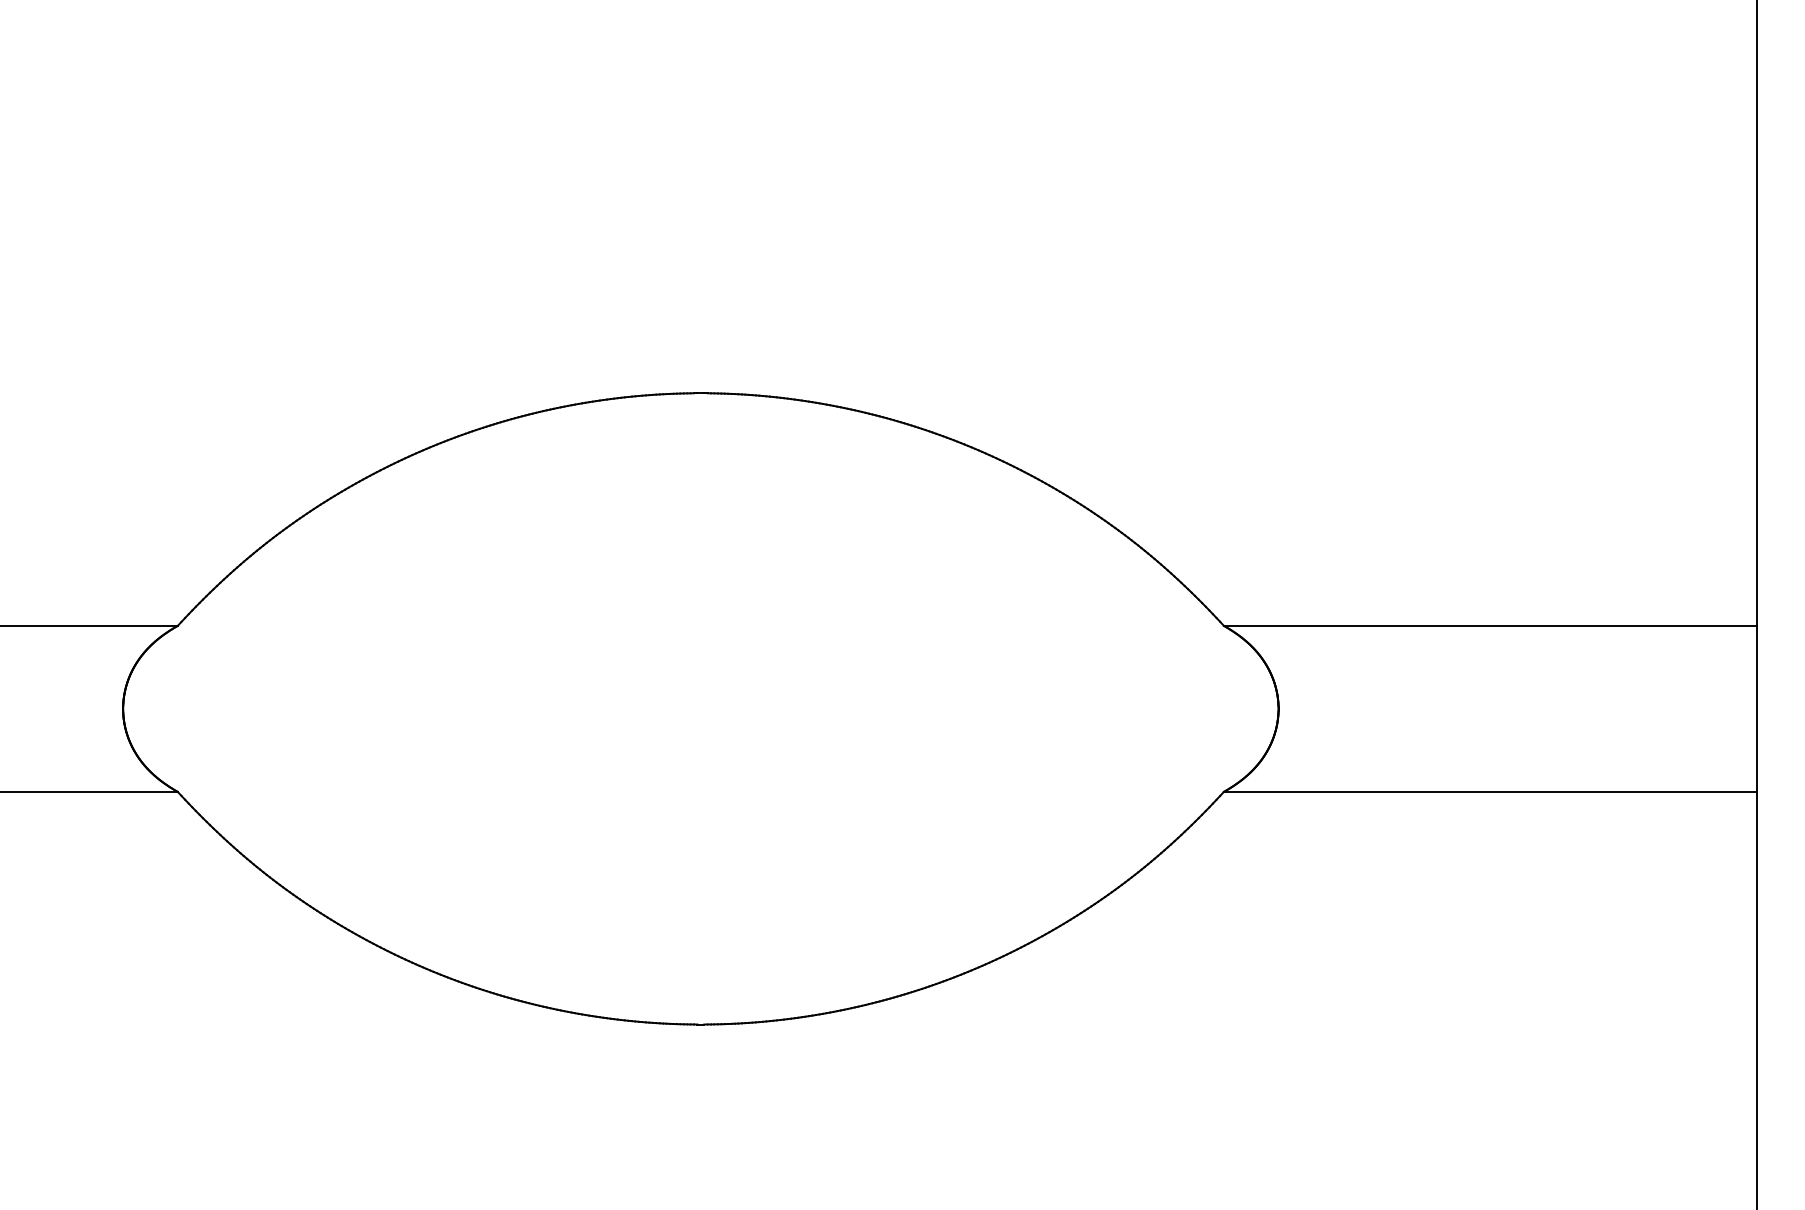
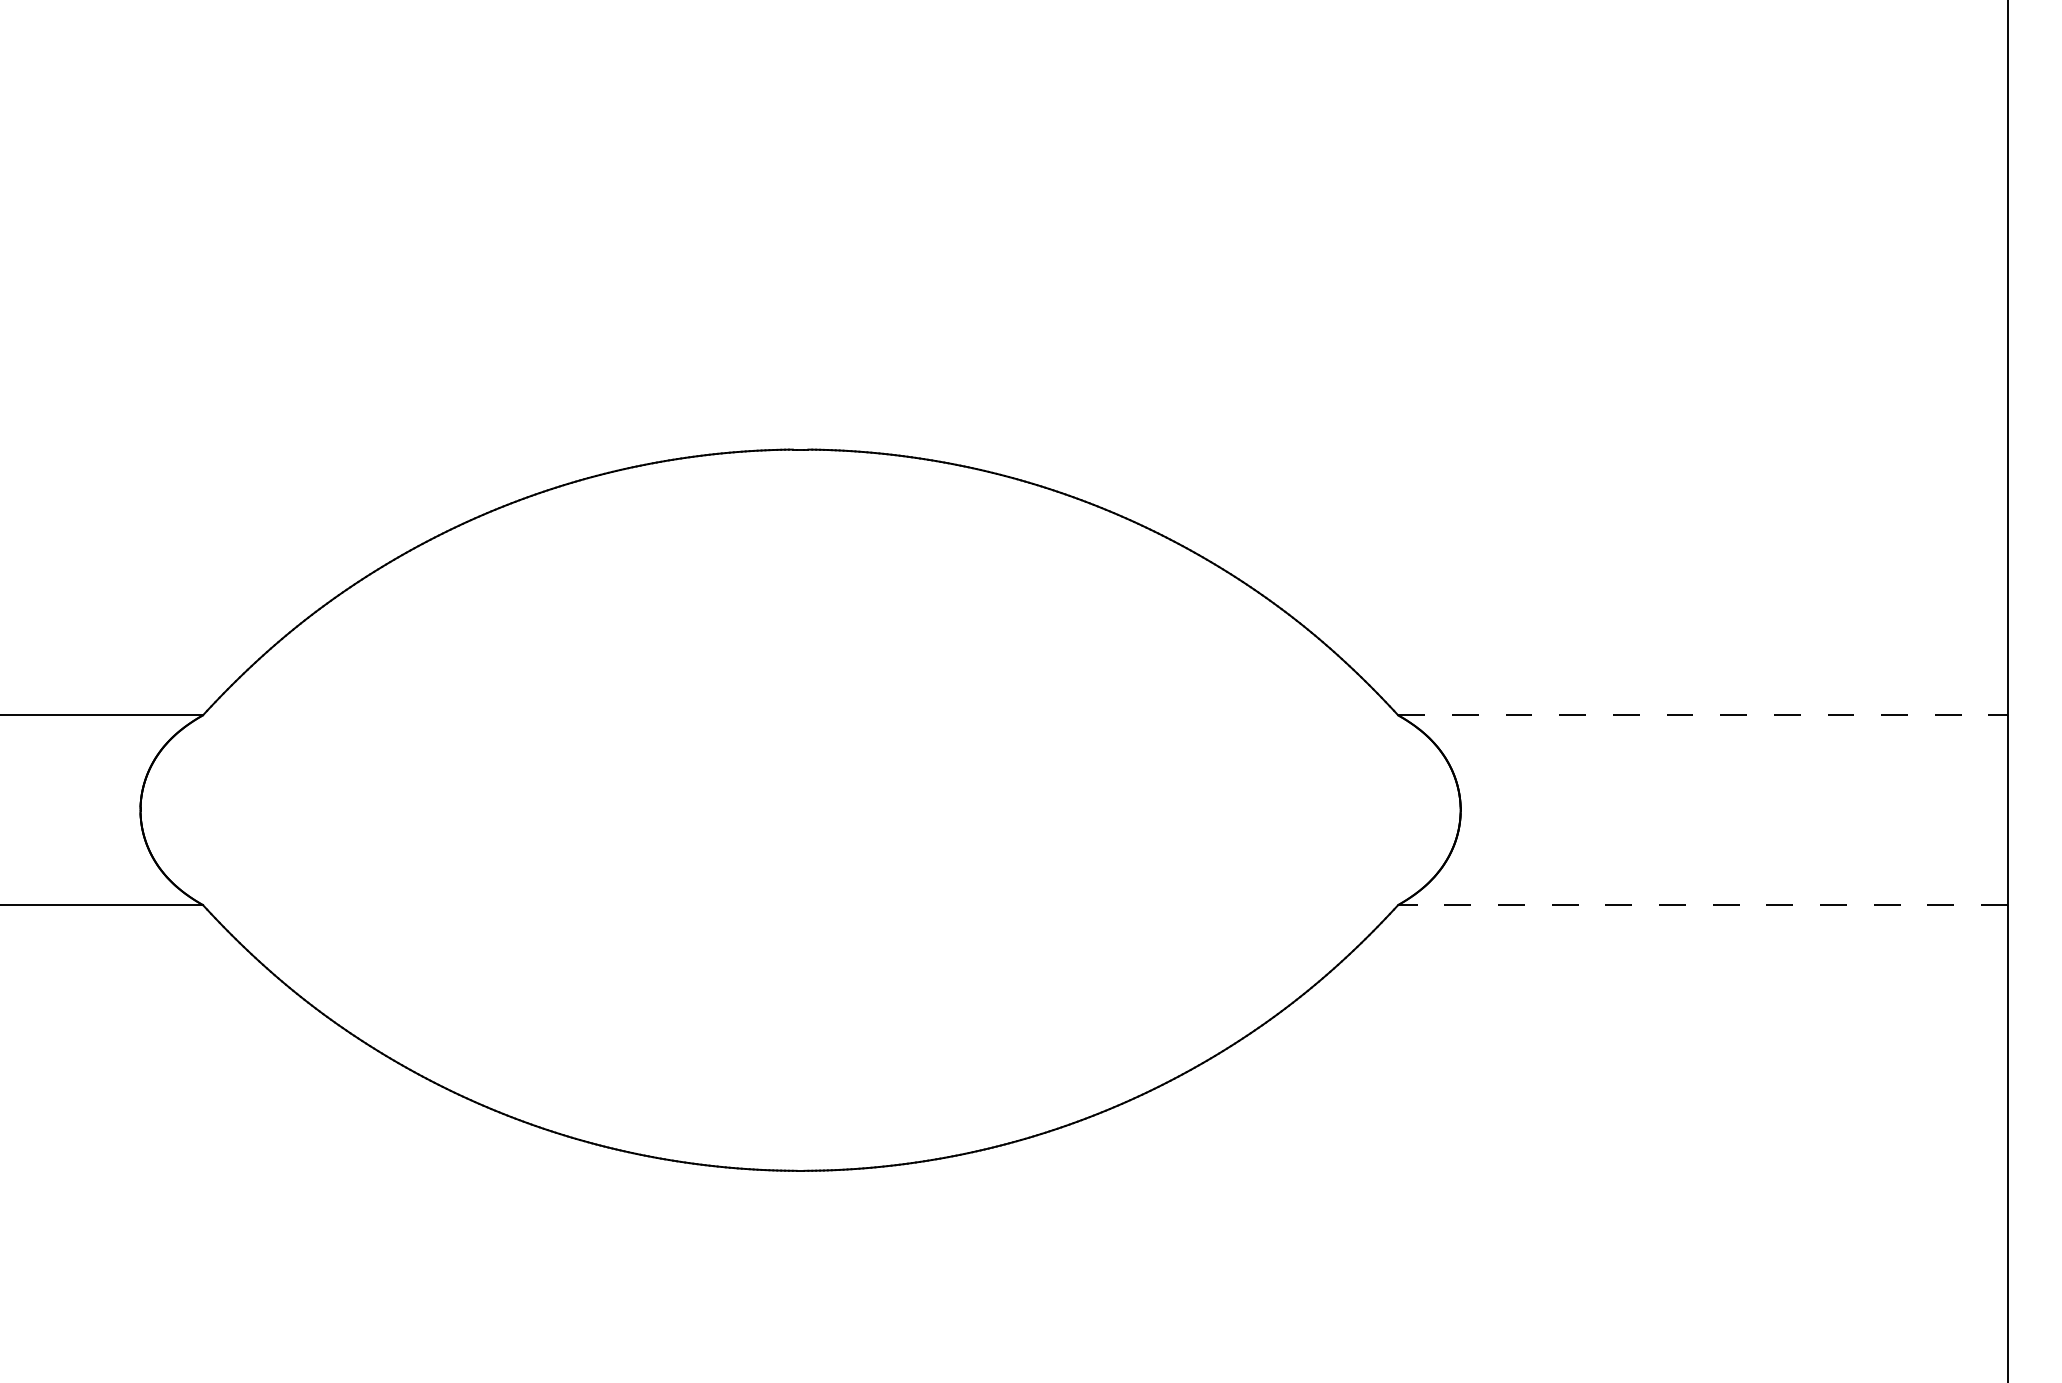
line: (1490, 625) -> (1702, 714), solid -> dashed
line: (1490, 791) -> (1702, 904), solid -> dashed

